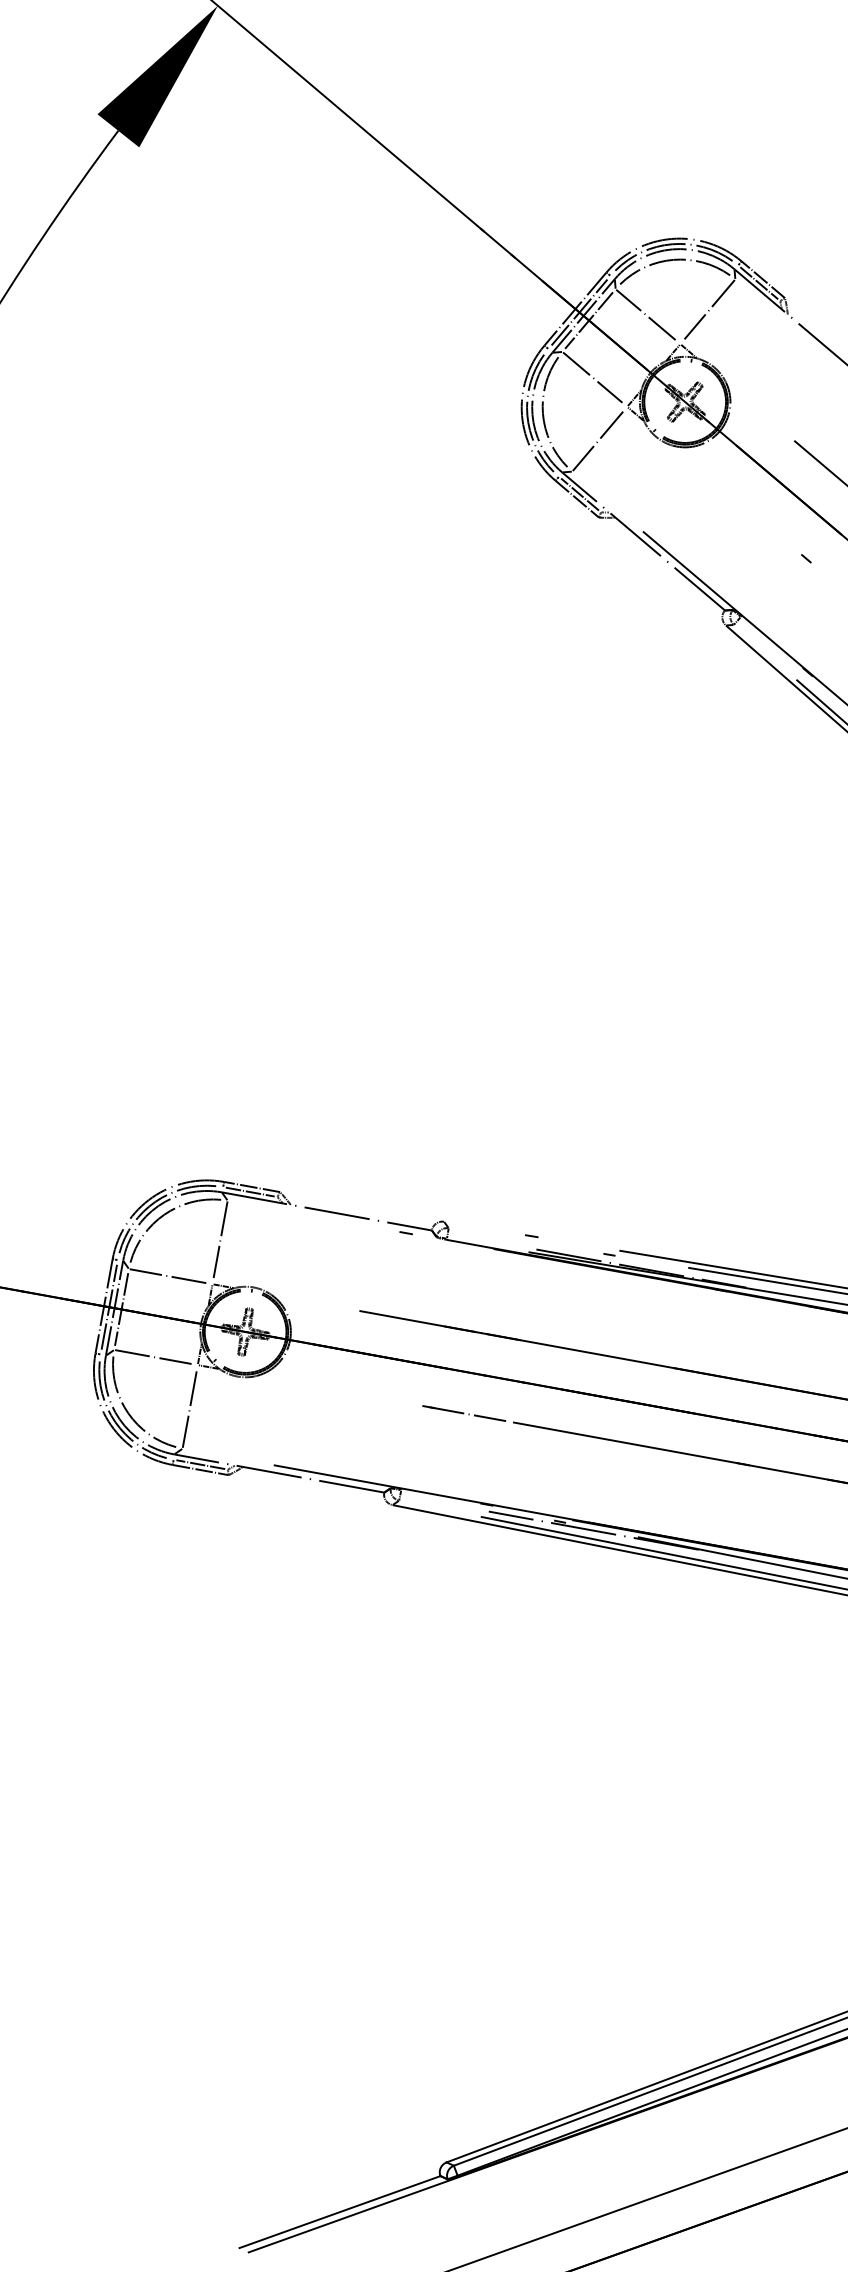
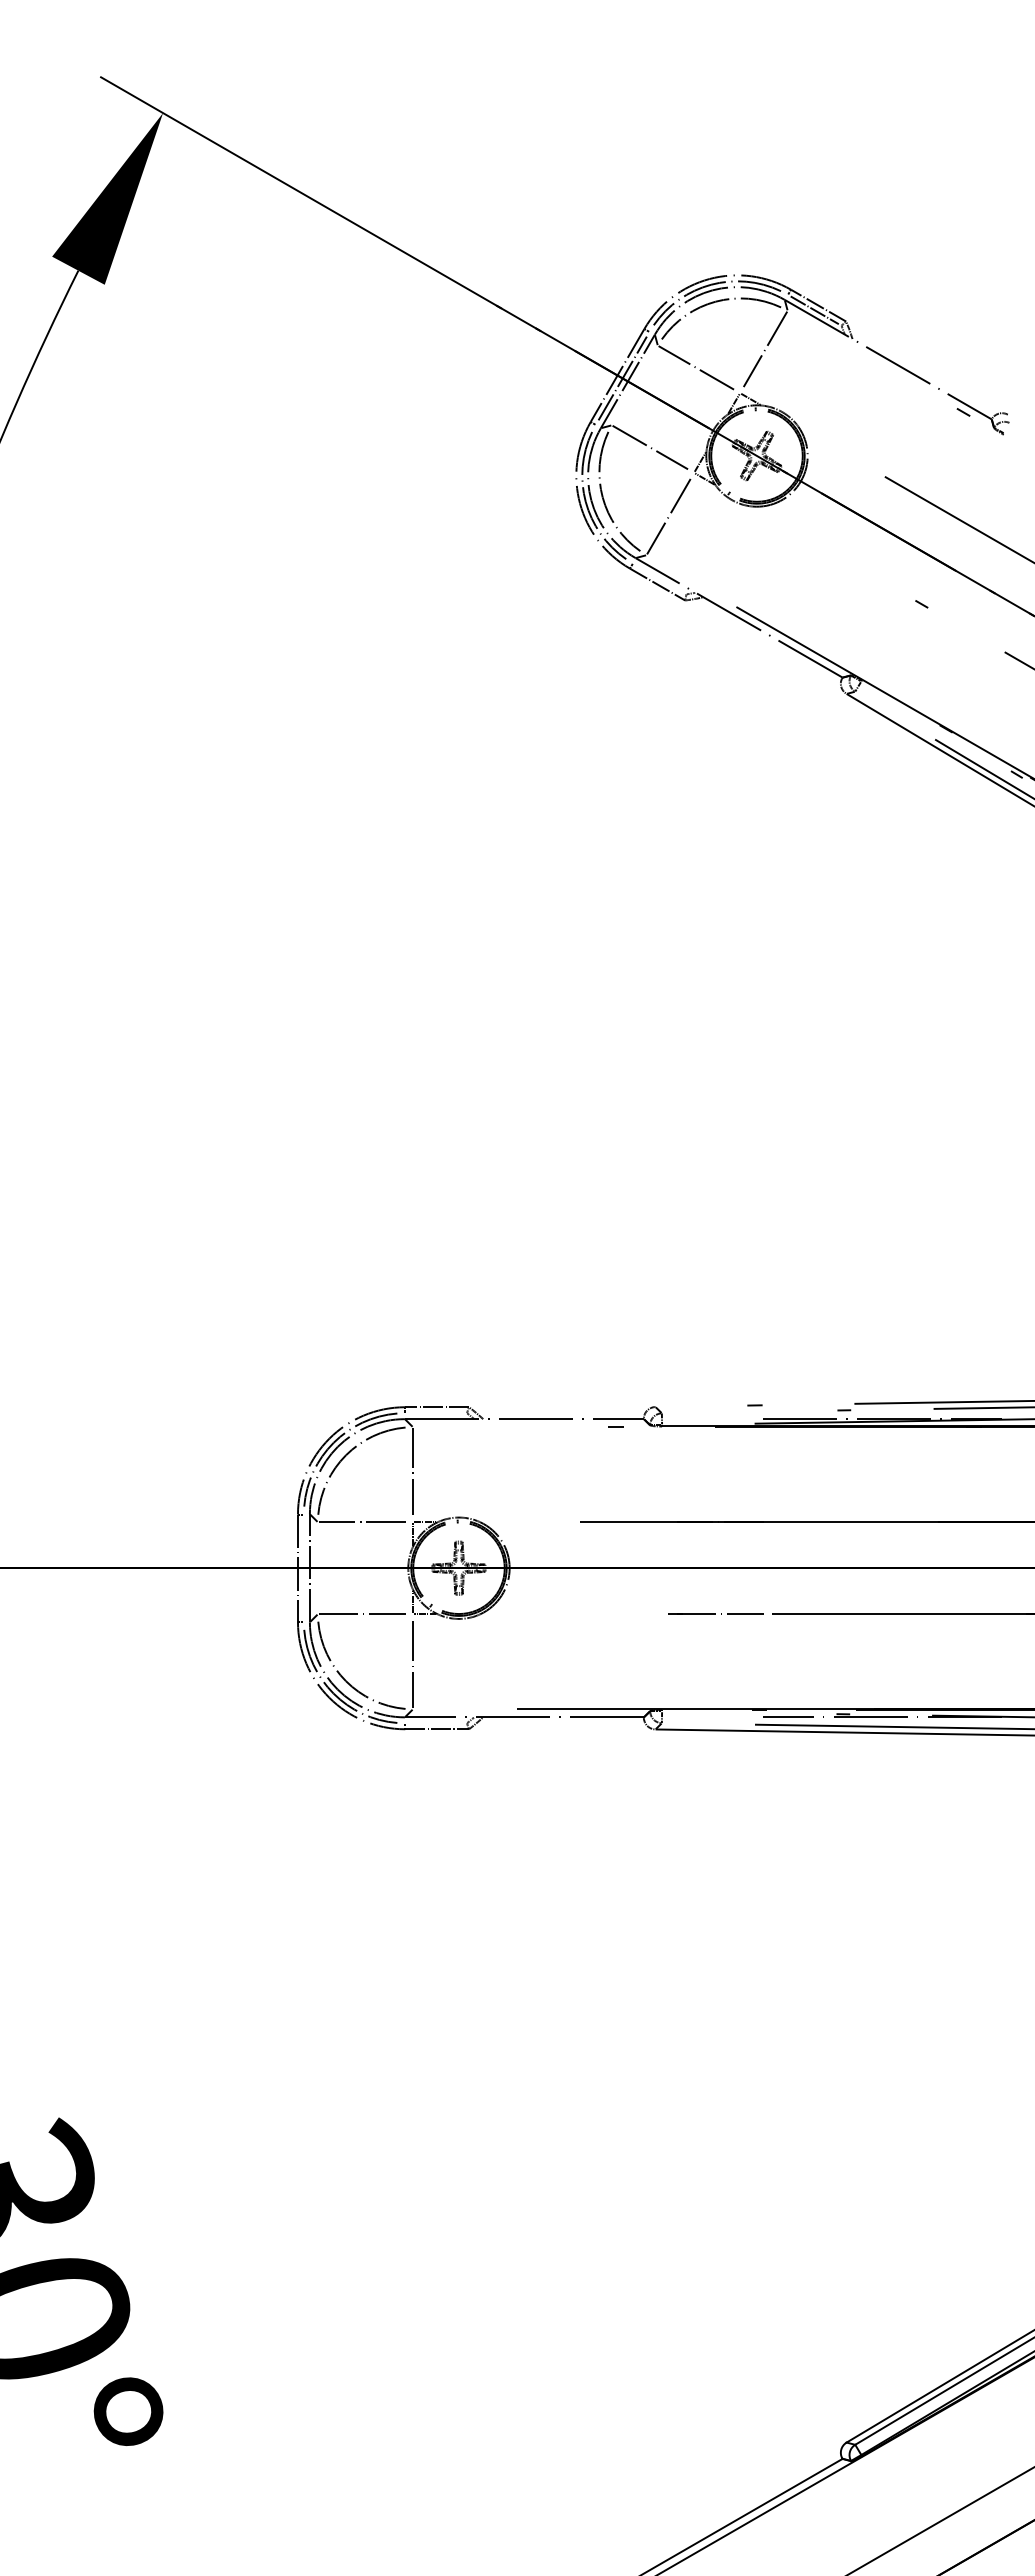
line: (588, 320) -> (634, 385), removed
line: (579, 494) -> (659, 578), removed
line: (249, 1192) -> (435, 1413), removed
line: (109, 1306) -> (303, 1567), removed
line: (121, 1308) -> (317, 1567), removed
line: (200, 1464) -> (435, 1723), removed

